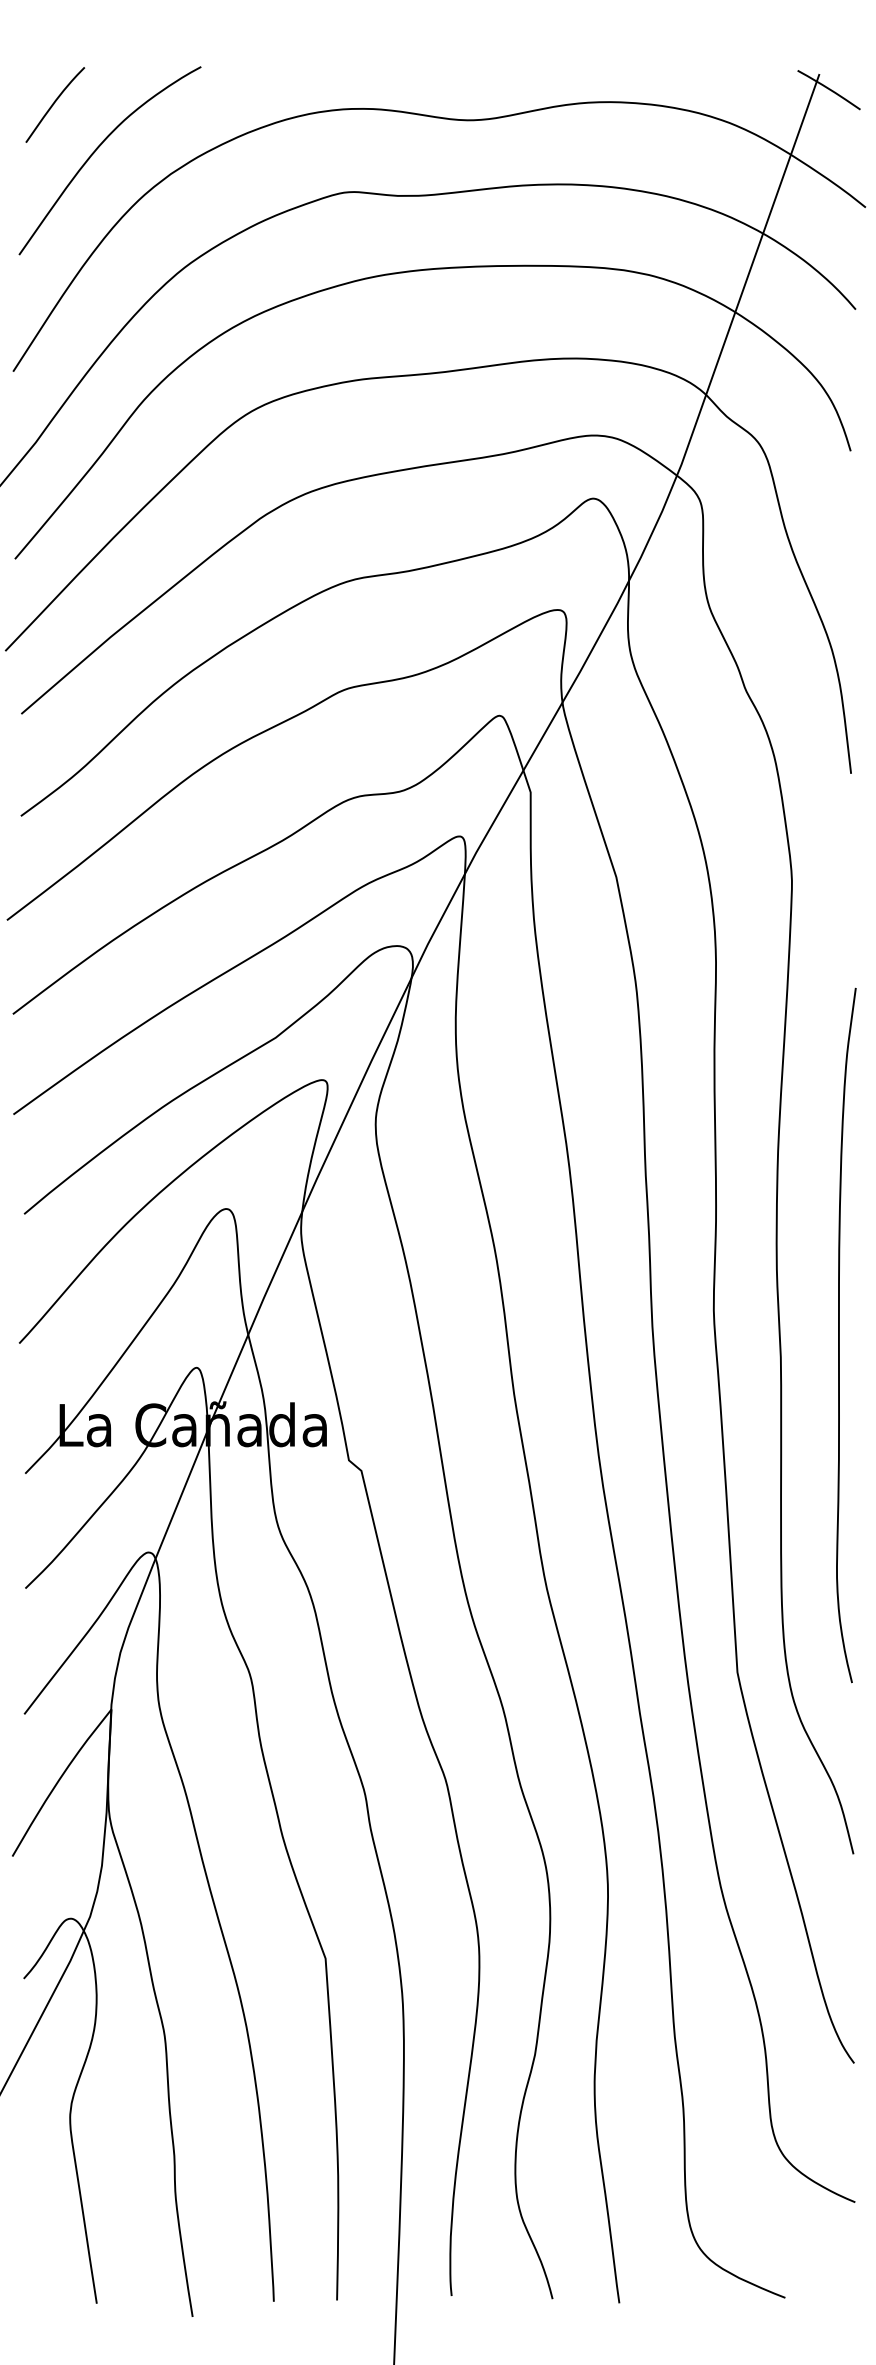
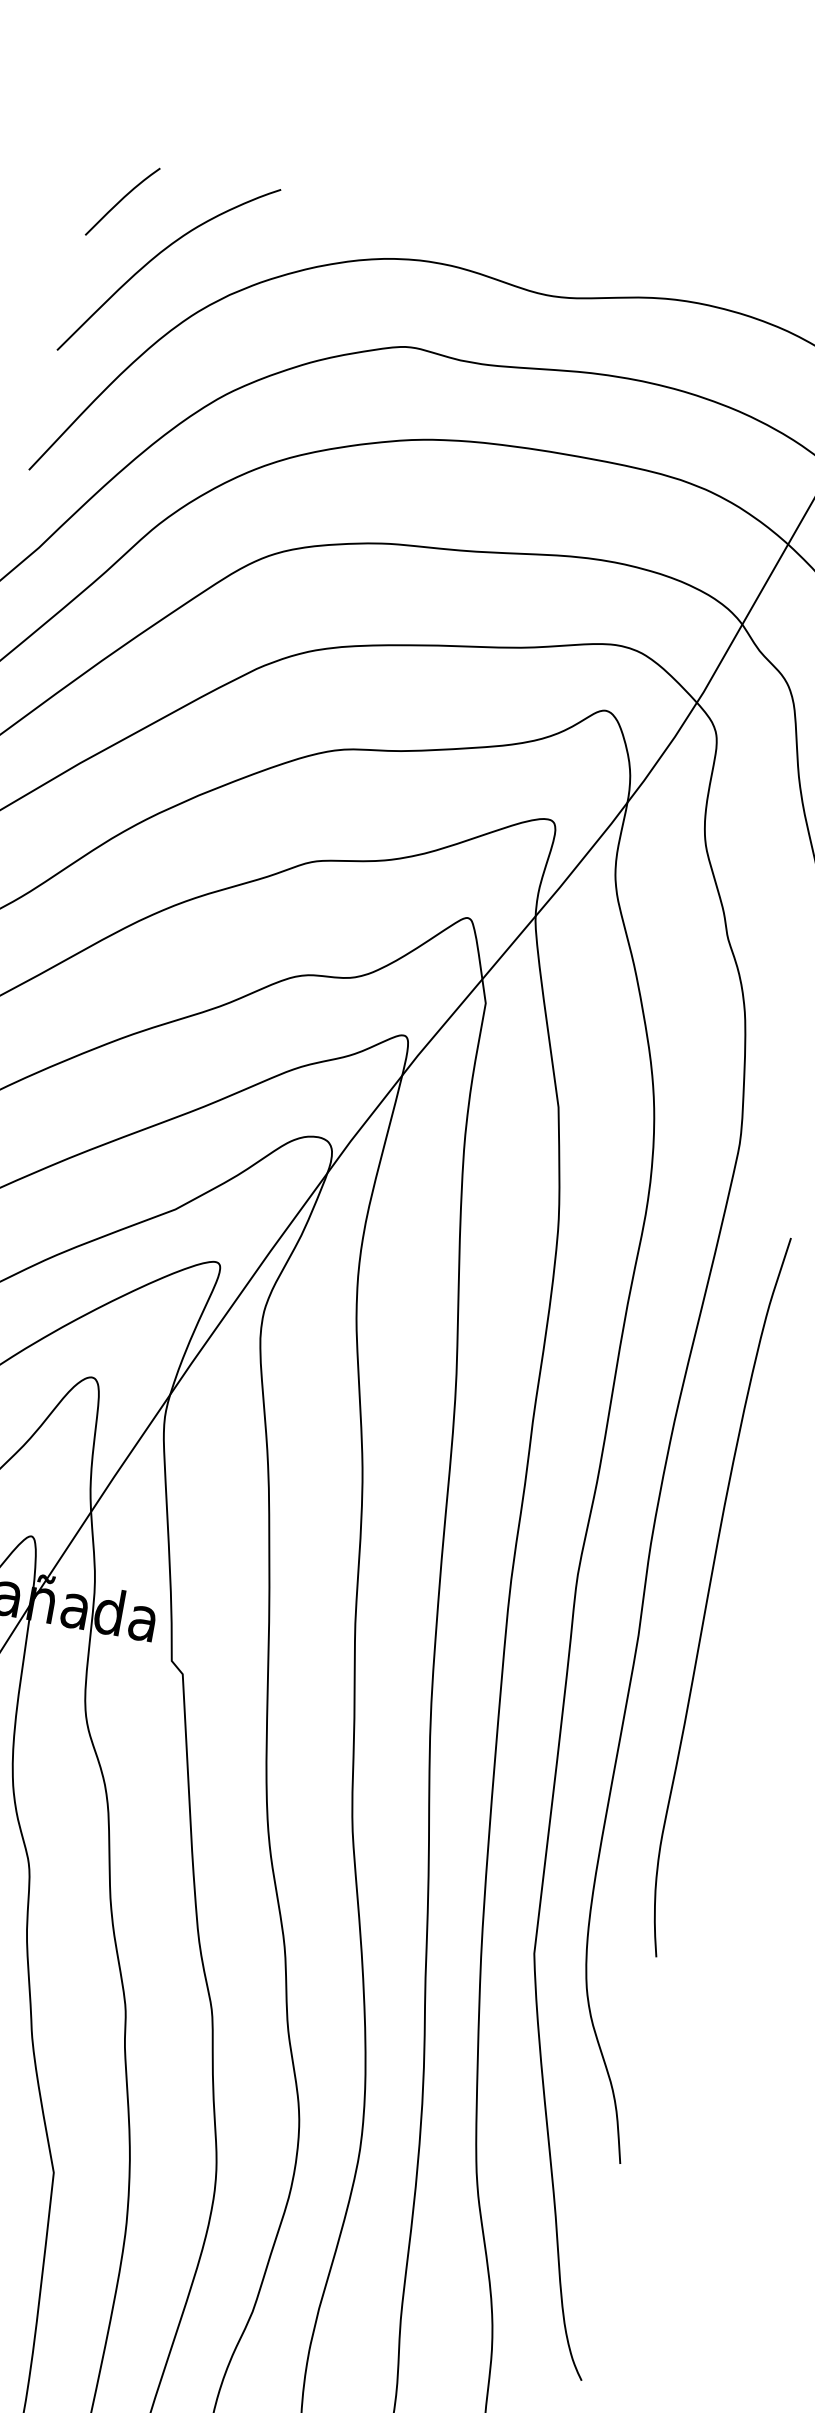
curve: (839, 1335) -> (708, 1594), moved

